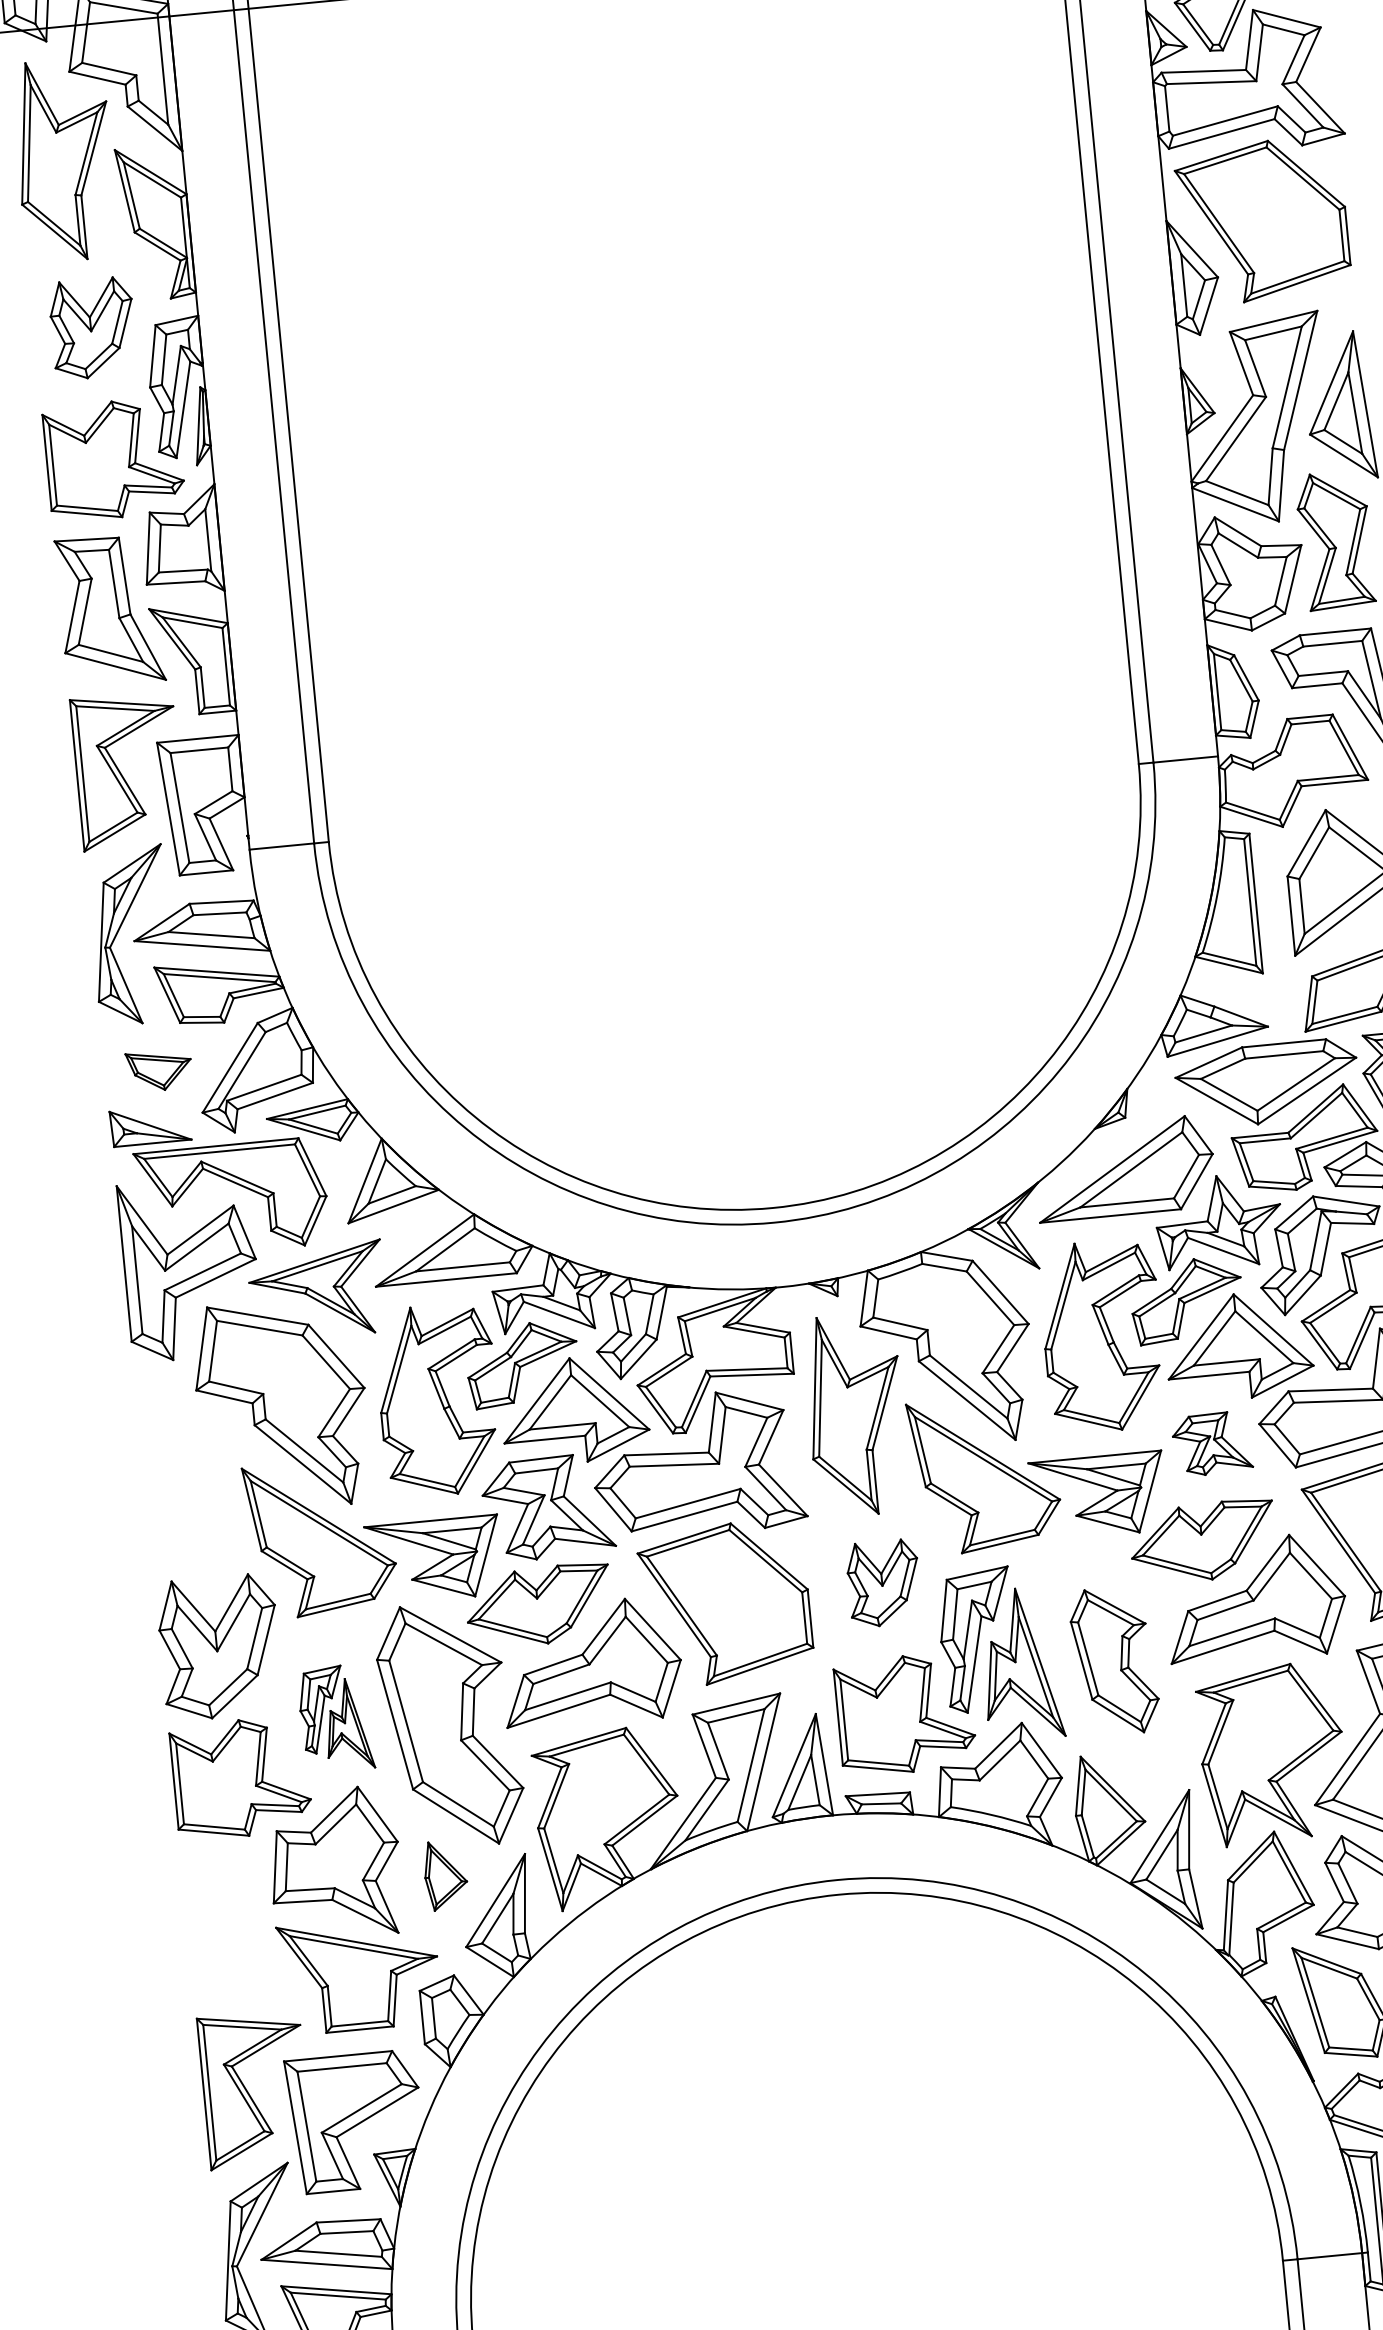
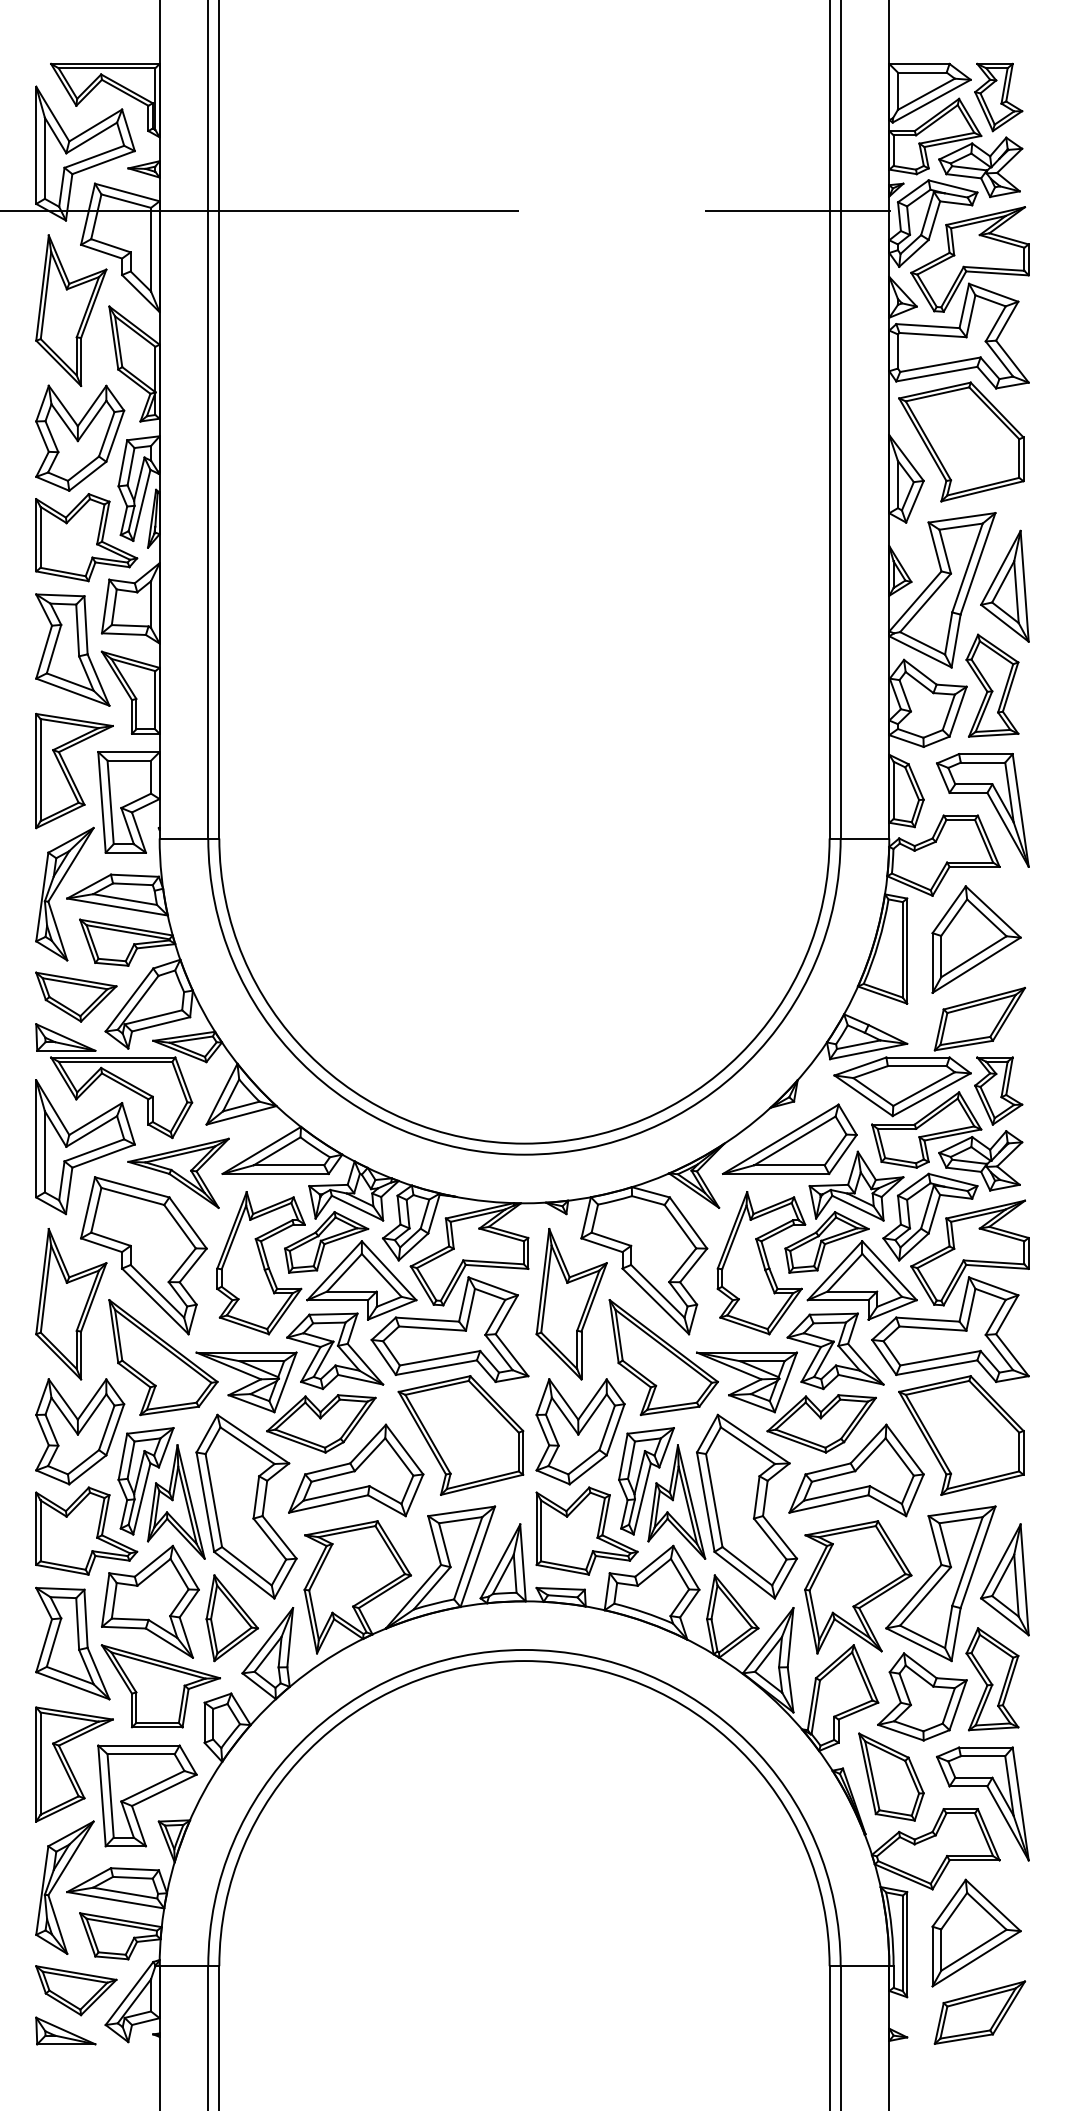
part: (93, 327) -> (80, 437), size x1.43
part: (159, 1069) -> (76, 996), size x1.67
part: (1212, 1444) -> (835, 1351), size x1.67
part: (192, 1479) -> (71, 1304), added
part: (883, 1582) -> (580, 1431), size x1.67
part: (1115, 1661) -> (747, 1506), size x1.67
part: (335, 1718) -> (161, 1493), size x1.67
part: (445, 1875) -> (232, 1618), size x1.67
part: (236, 1929) -> (72, 1643), added

